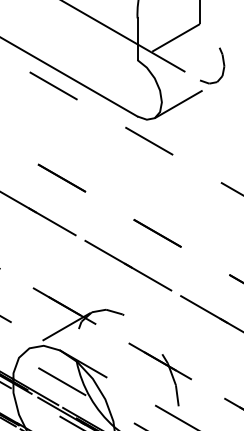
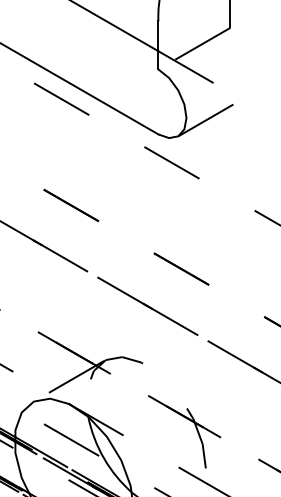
curve: (222, 69) -> (256, 80), removed

